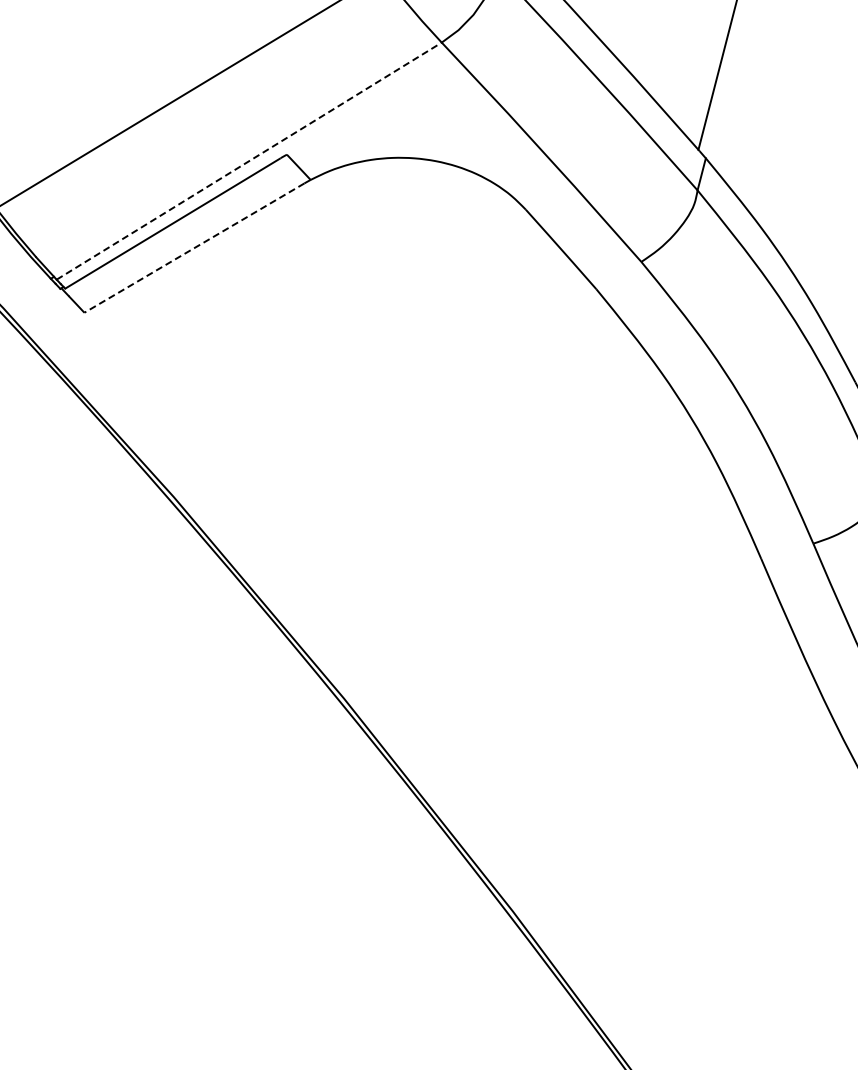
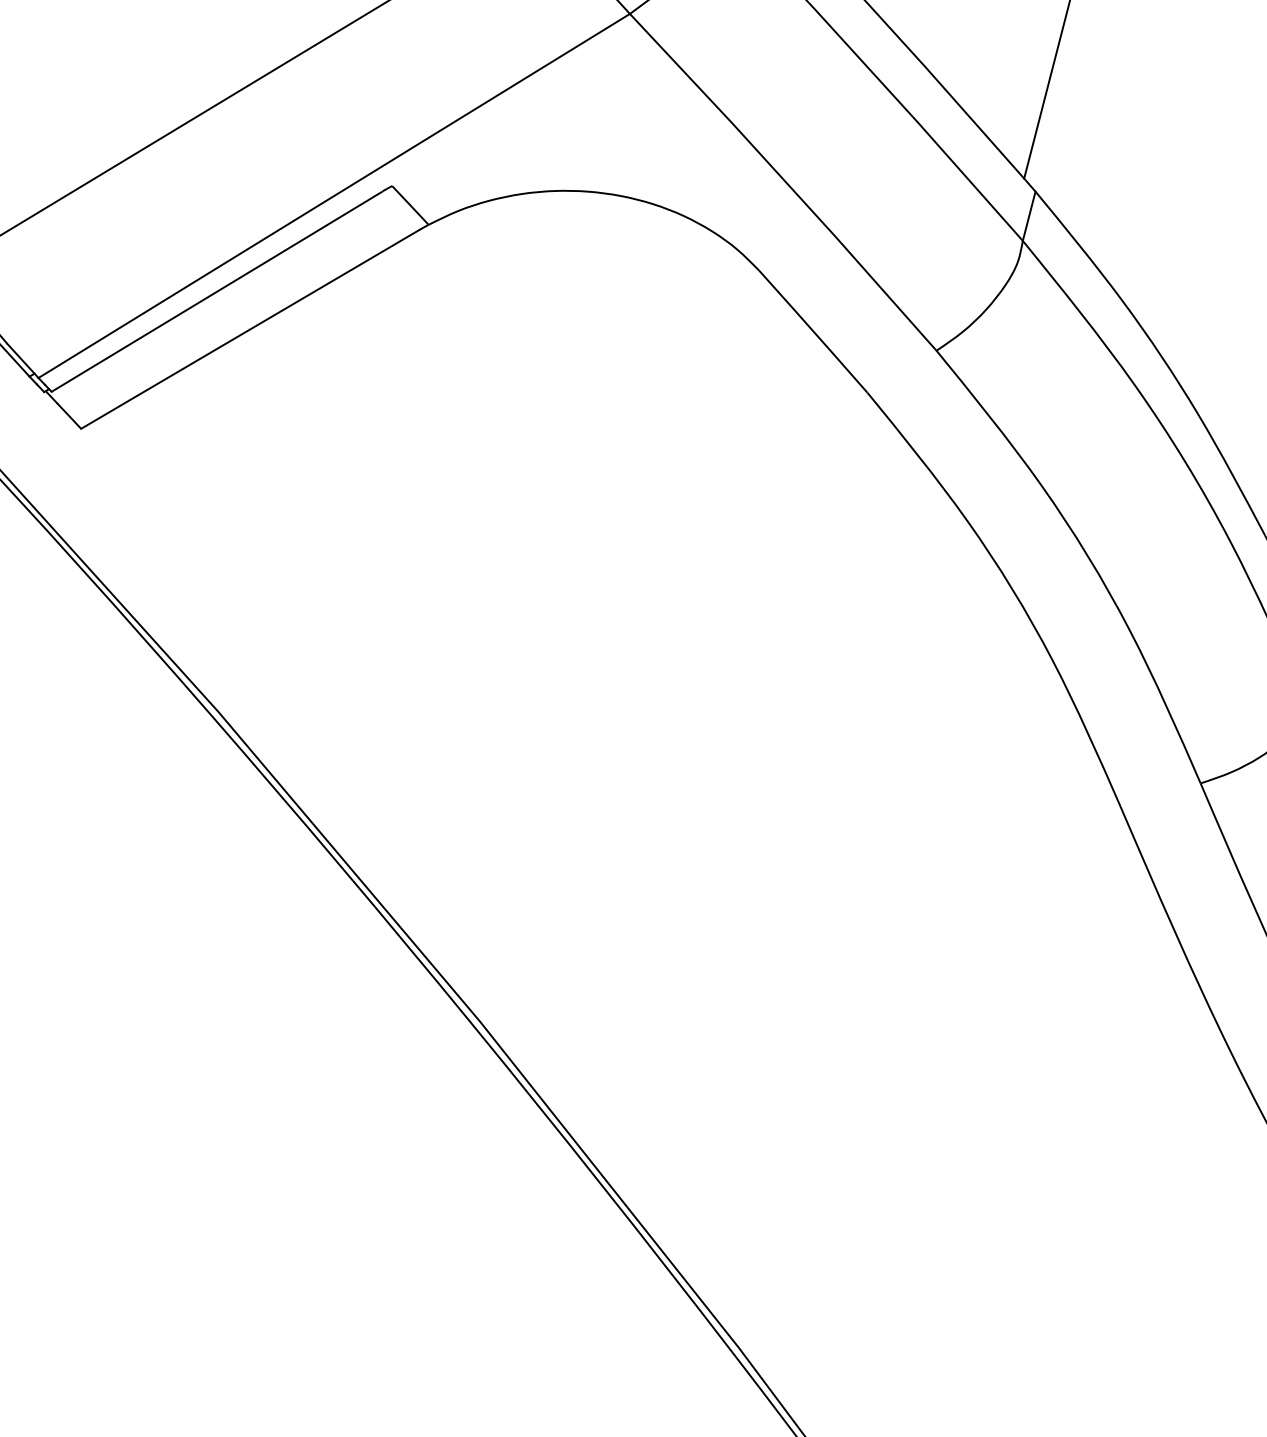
line: (249, 160) -> (334, 194), dashed -> solid
line: (194, 248) -> (250, 330), dashed -> solid

